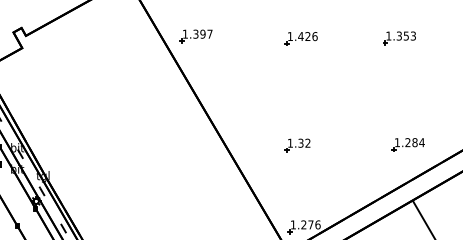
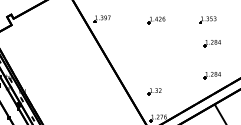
part: (406, 83) -> (211, 43), added
part: (296, 144) -> (154, 91), moved

